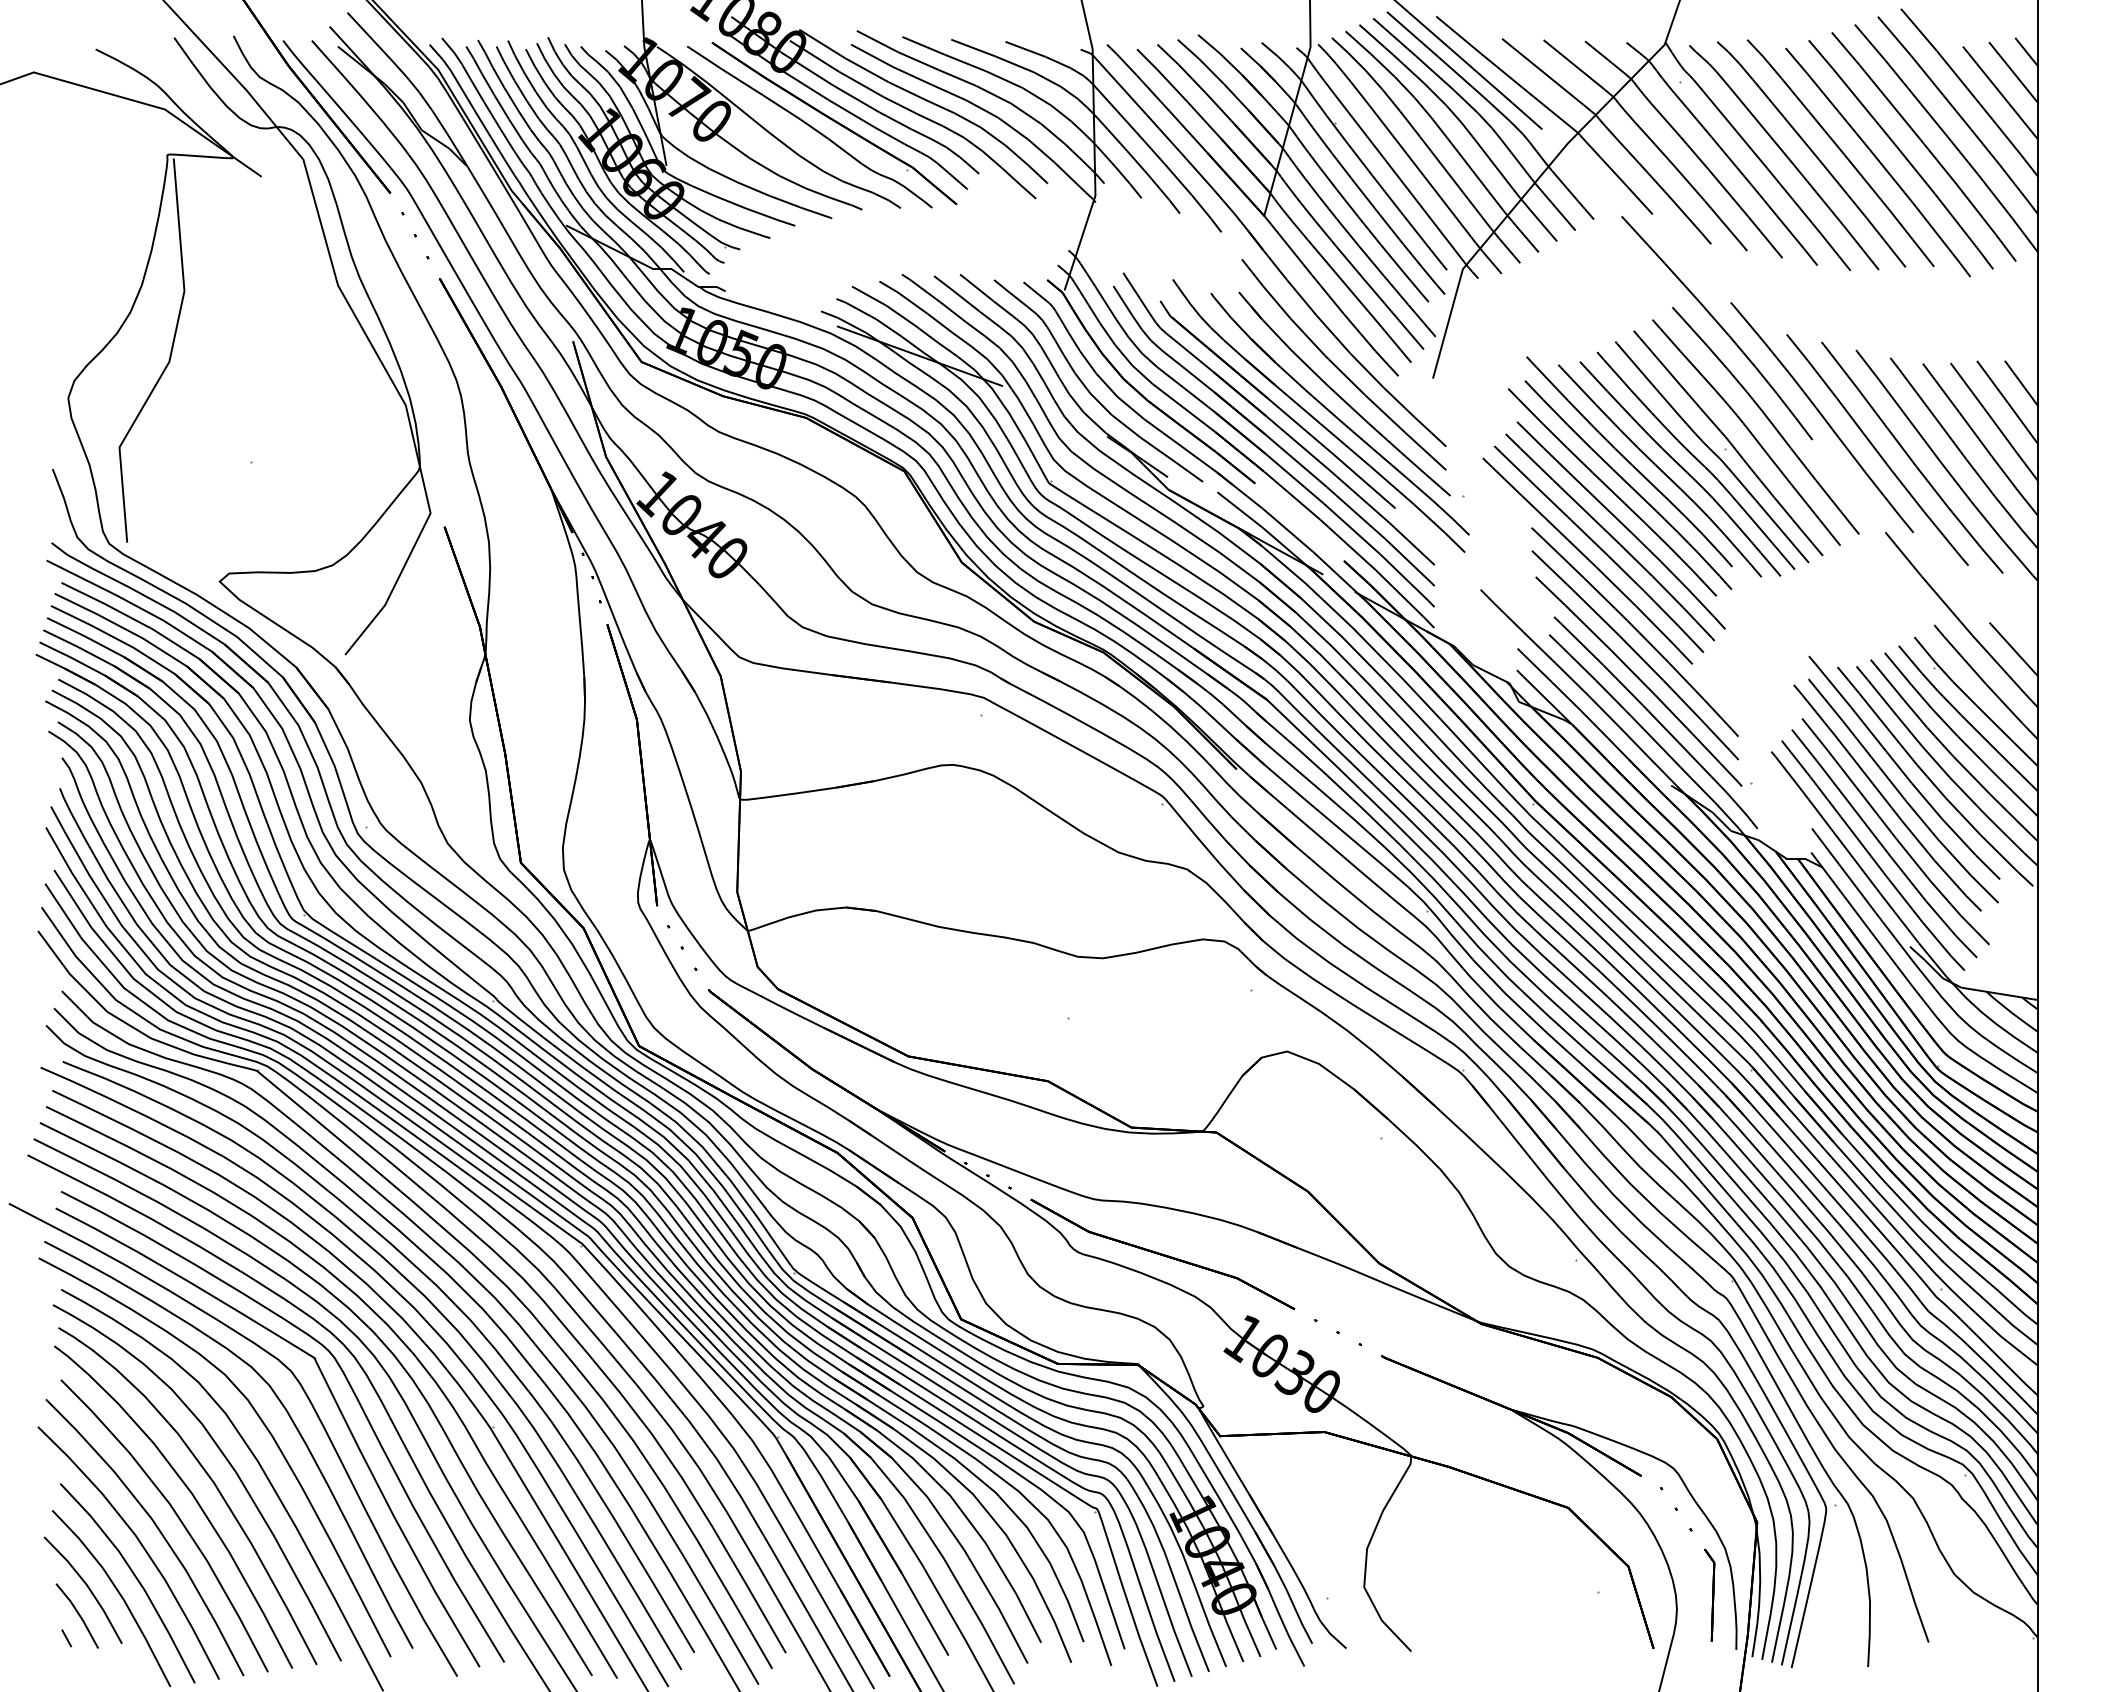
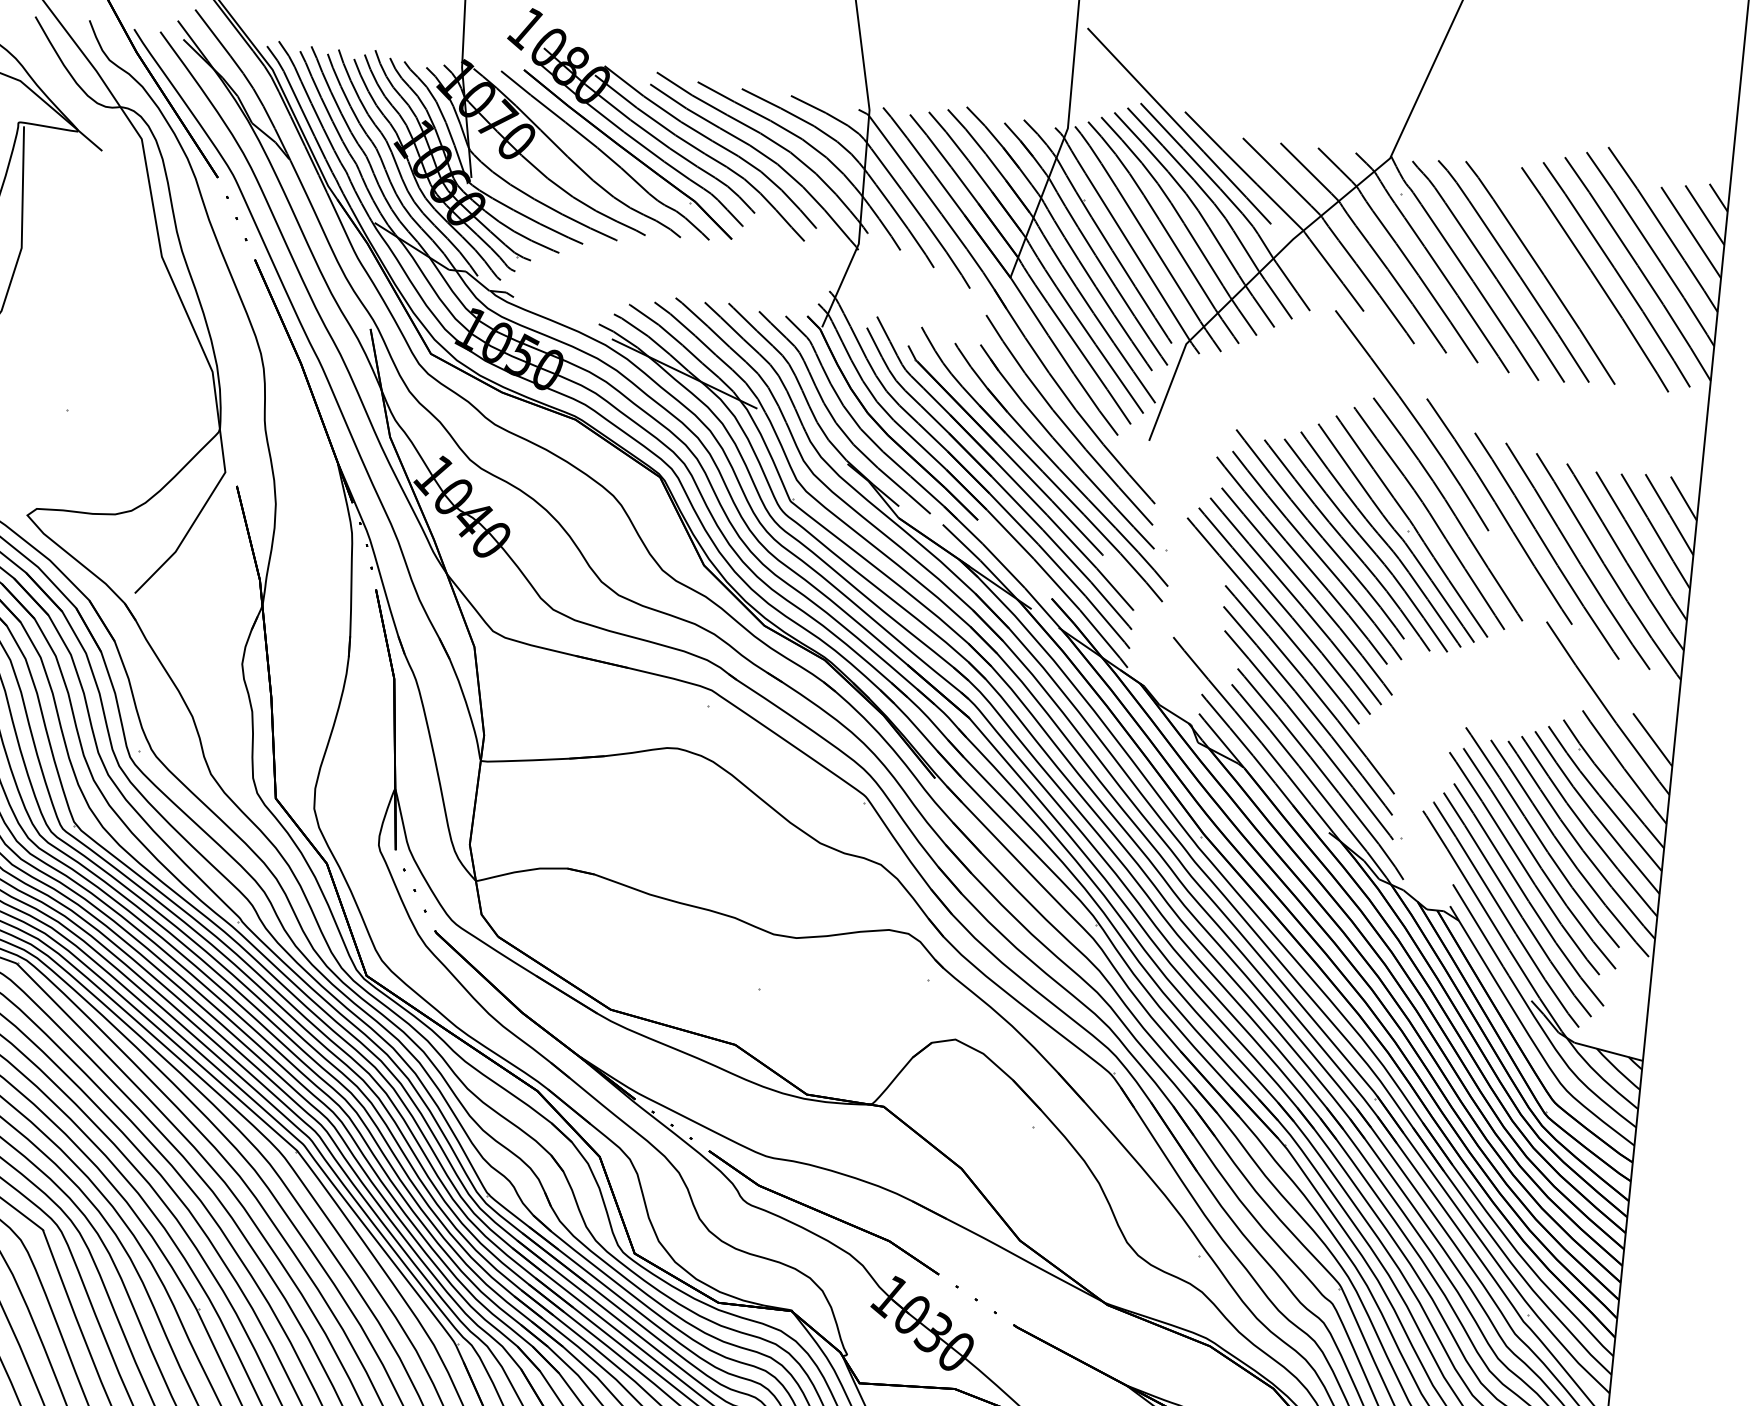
curve: (1878, 162) -> (1573, 284), removed

